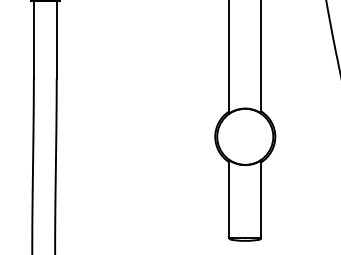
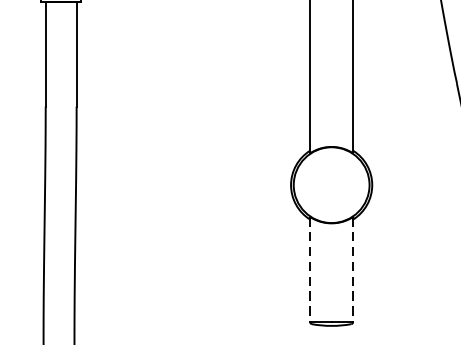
line: (229, 199) -> (310, 269), solid -> dashed
line: (261, 199) -> (353, 269), solid -> dashed

